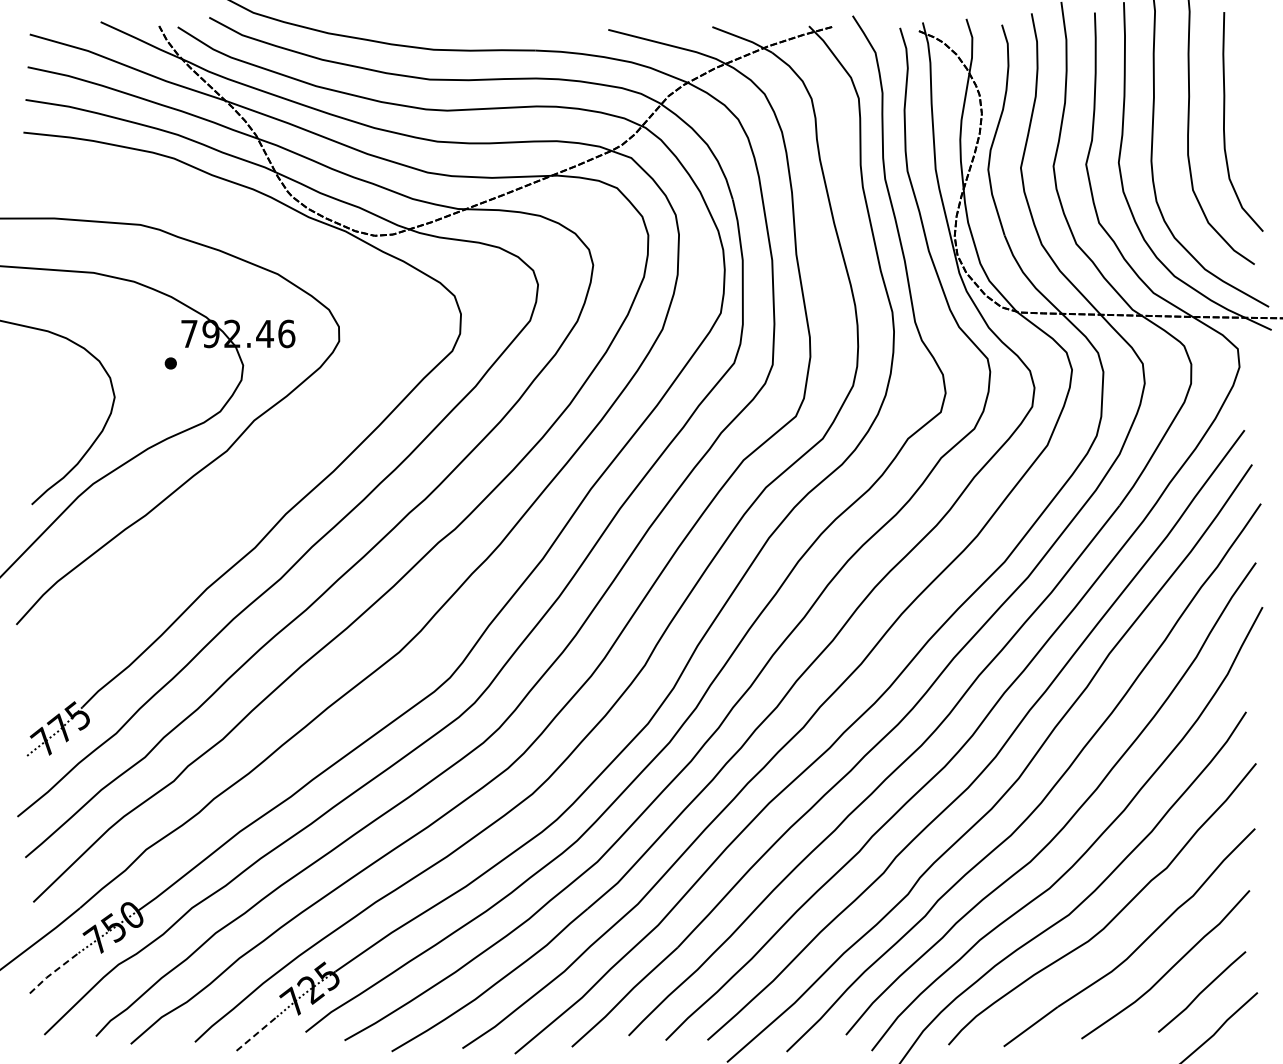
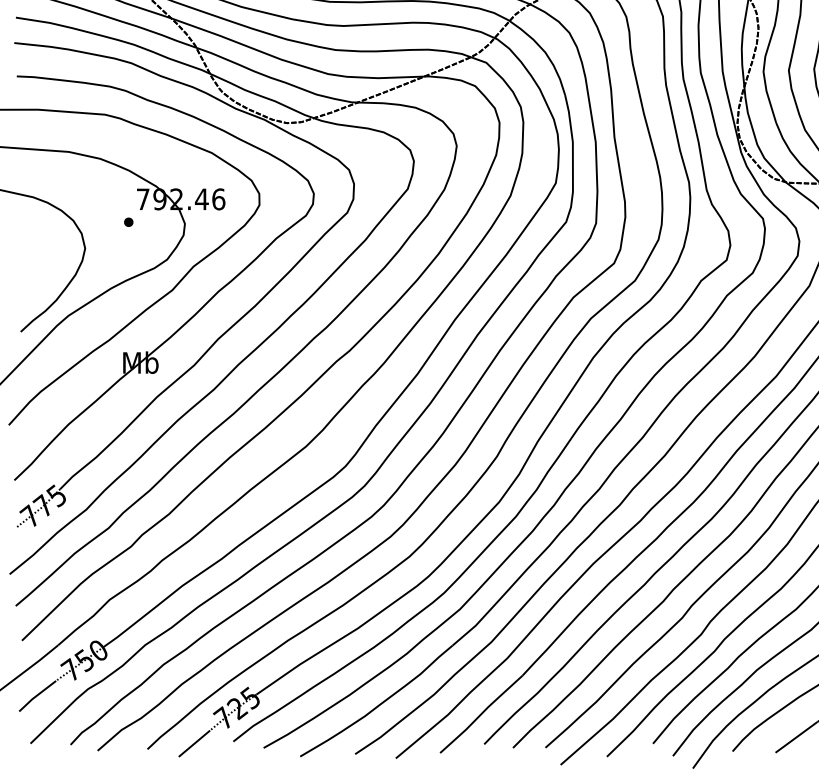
part: (254, 482) -> (193, 314), added
line: (52, 972) -> (36, 695), dashed -> solid
line: (255, 1035) -> (194, 744), dashed -> solid

